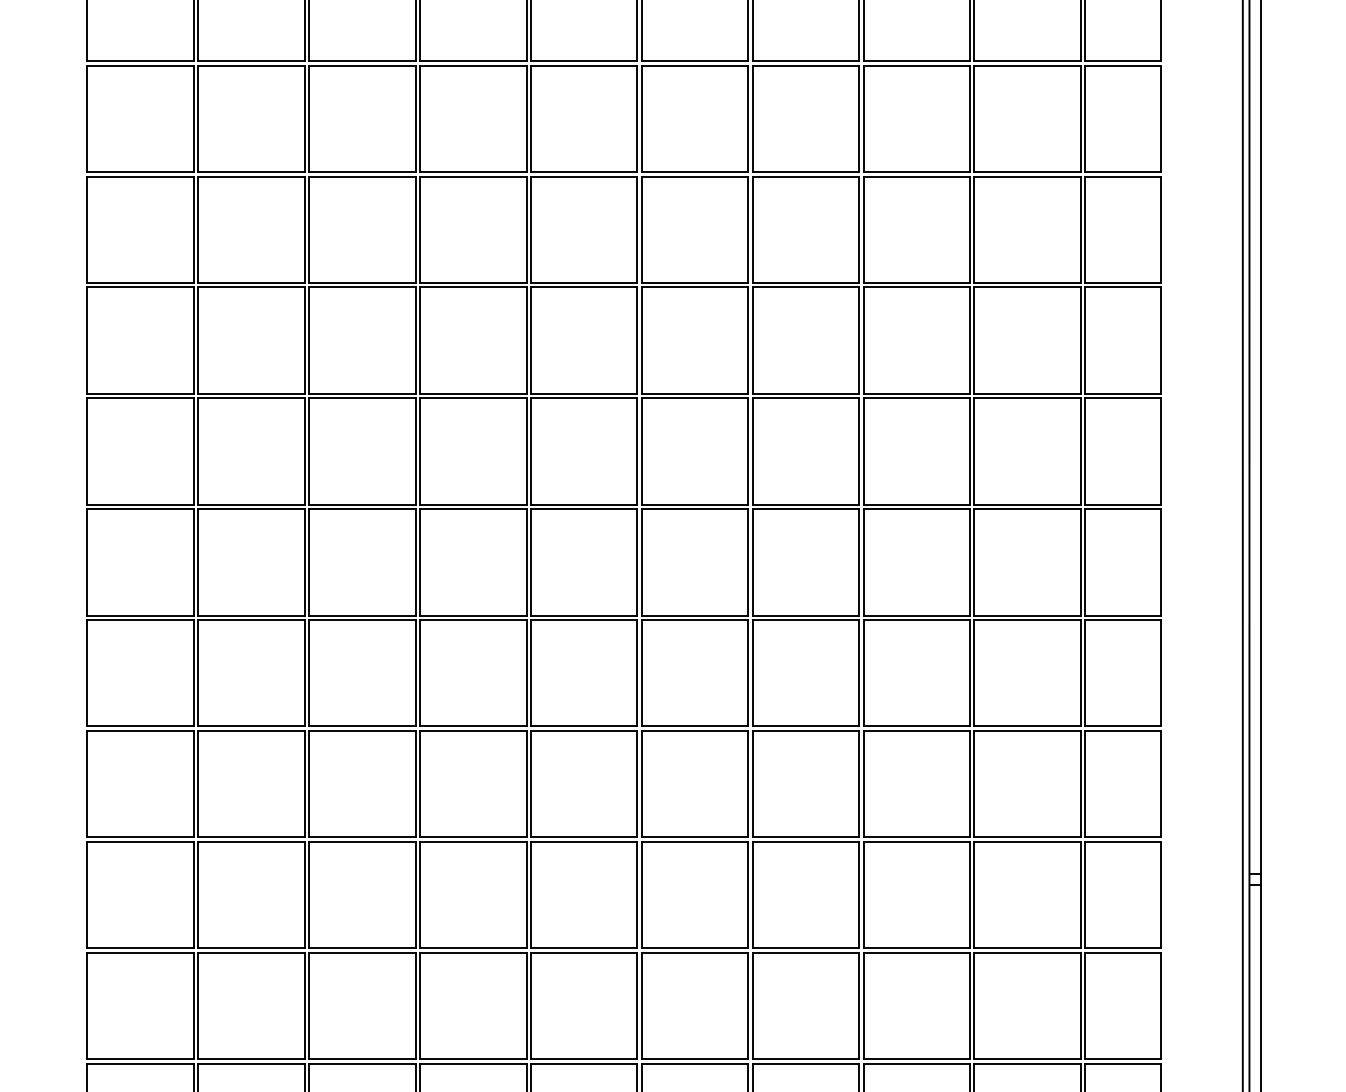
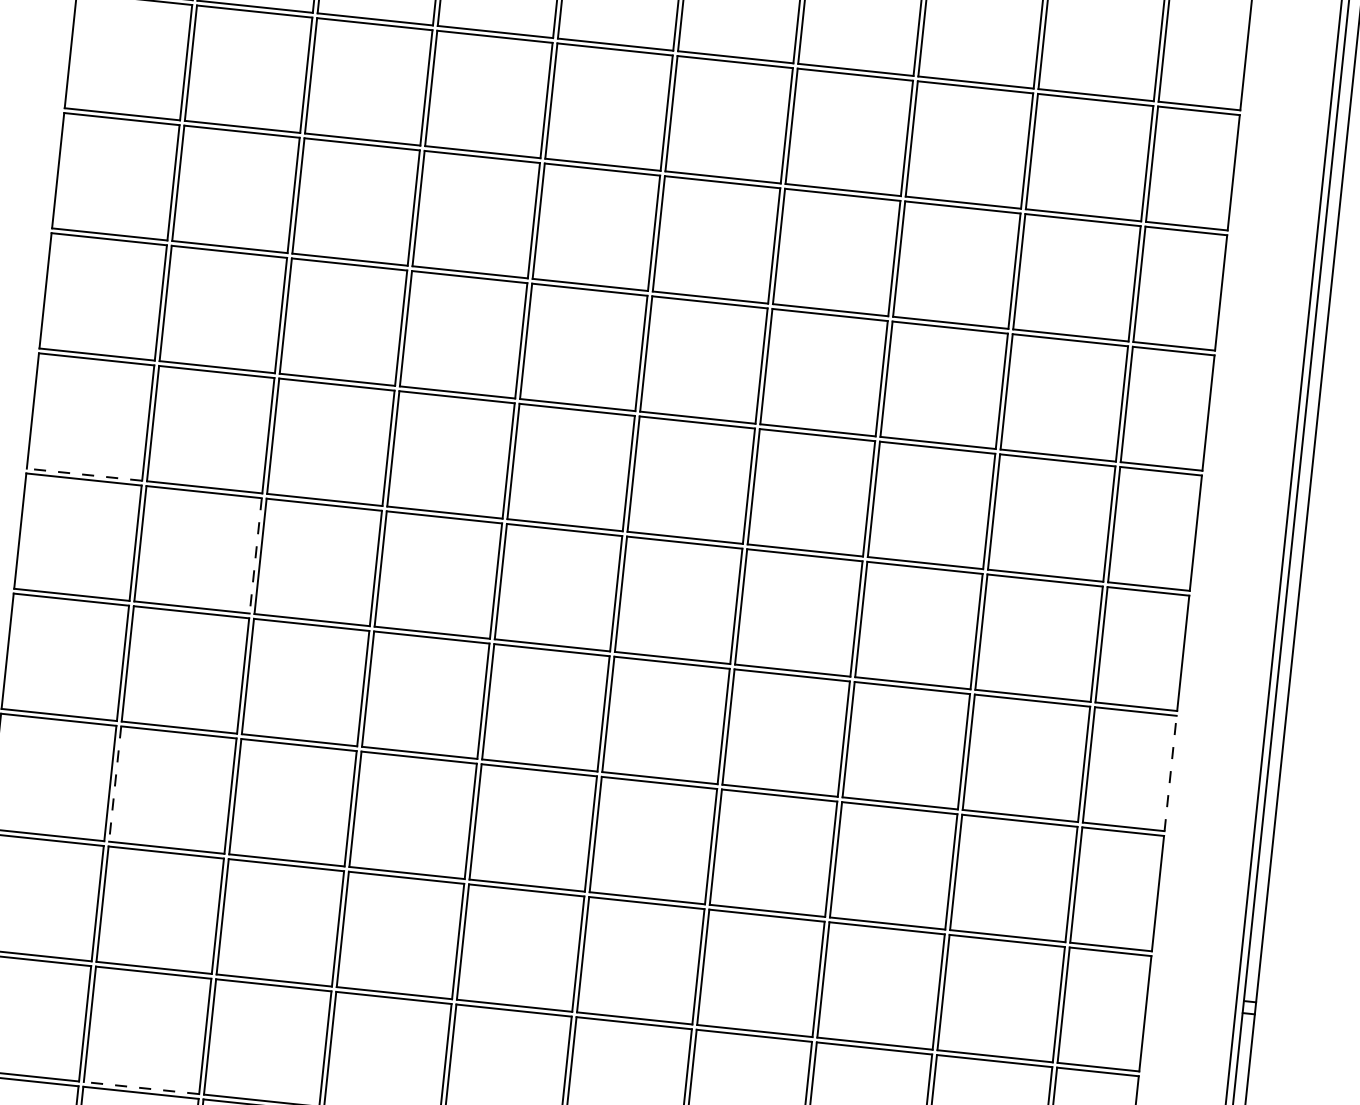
line: (140, 504) -> (84, 474), solid -> dashed
line: (304, 562) -> (255, 555), solid -> dashed
line: (1160, 672) -> (1170, 772), solid -> dashed
line: (198, 784) -> (115, 784), solid -> dashed
line: (251, 1059) -> (141, 1088), solid -> dashed

